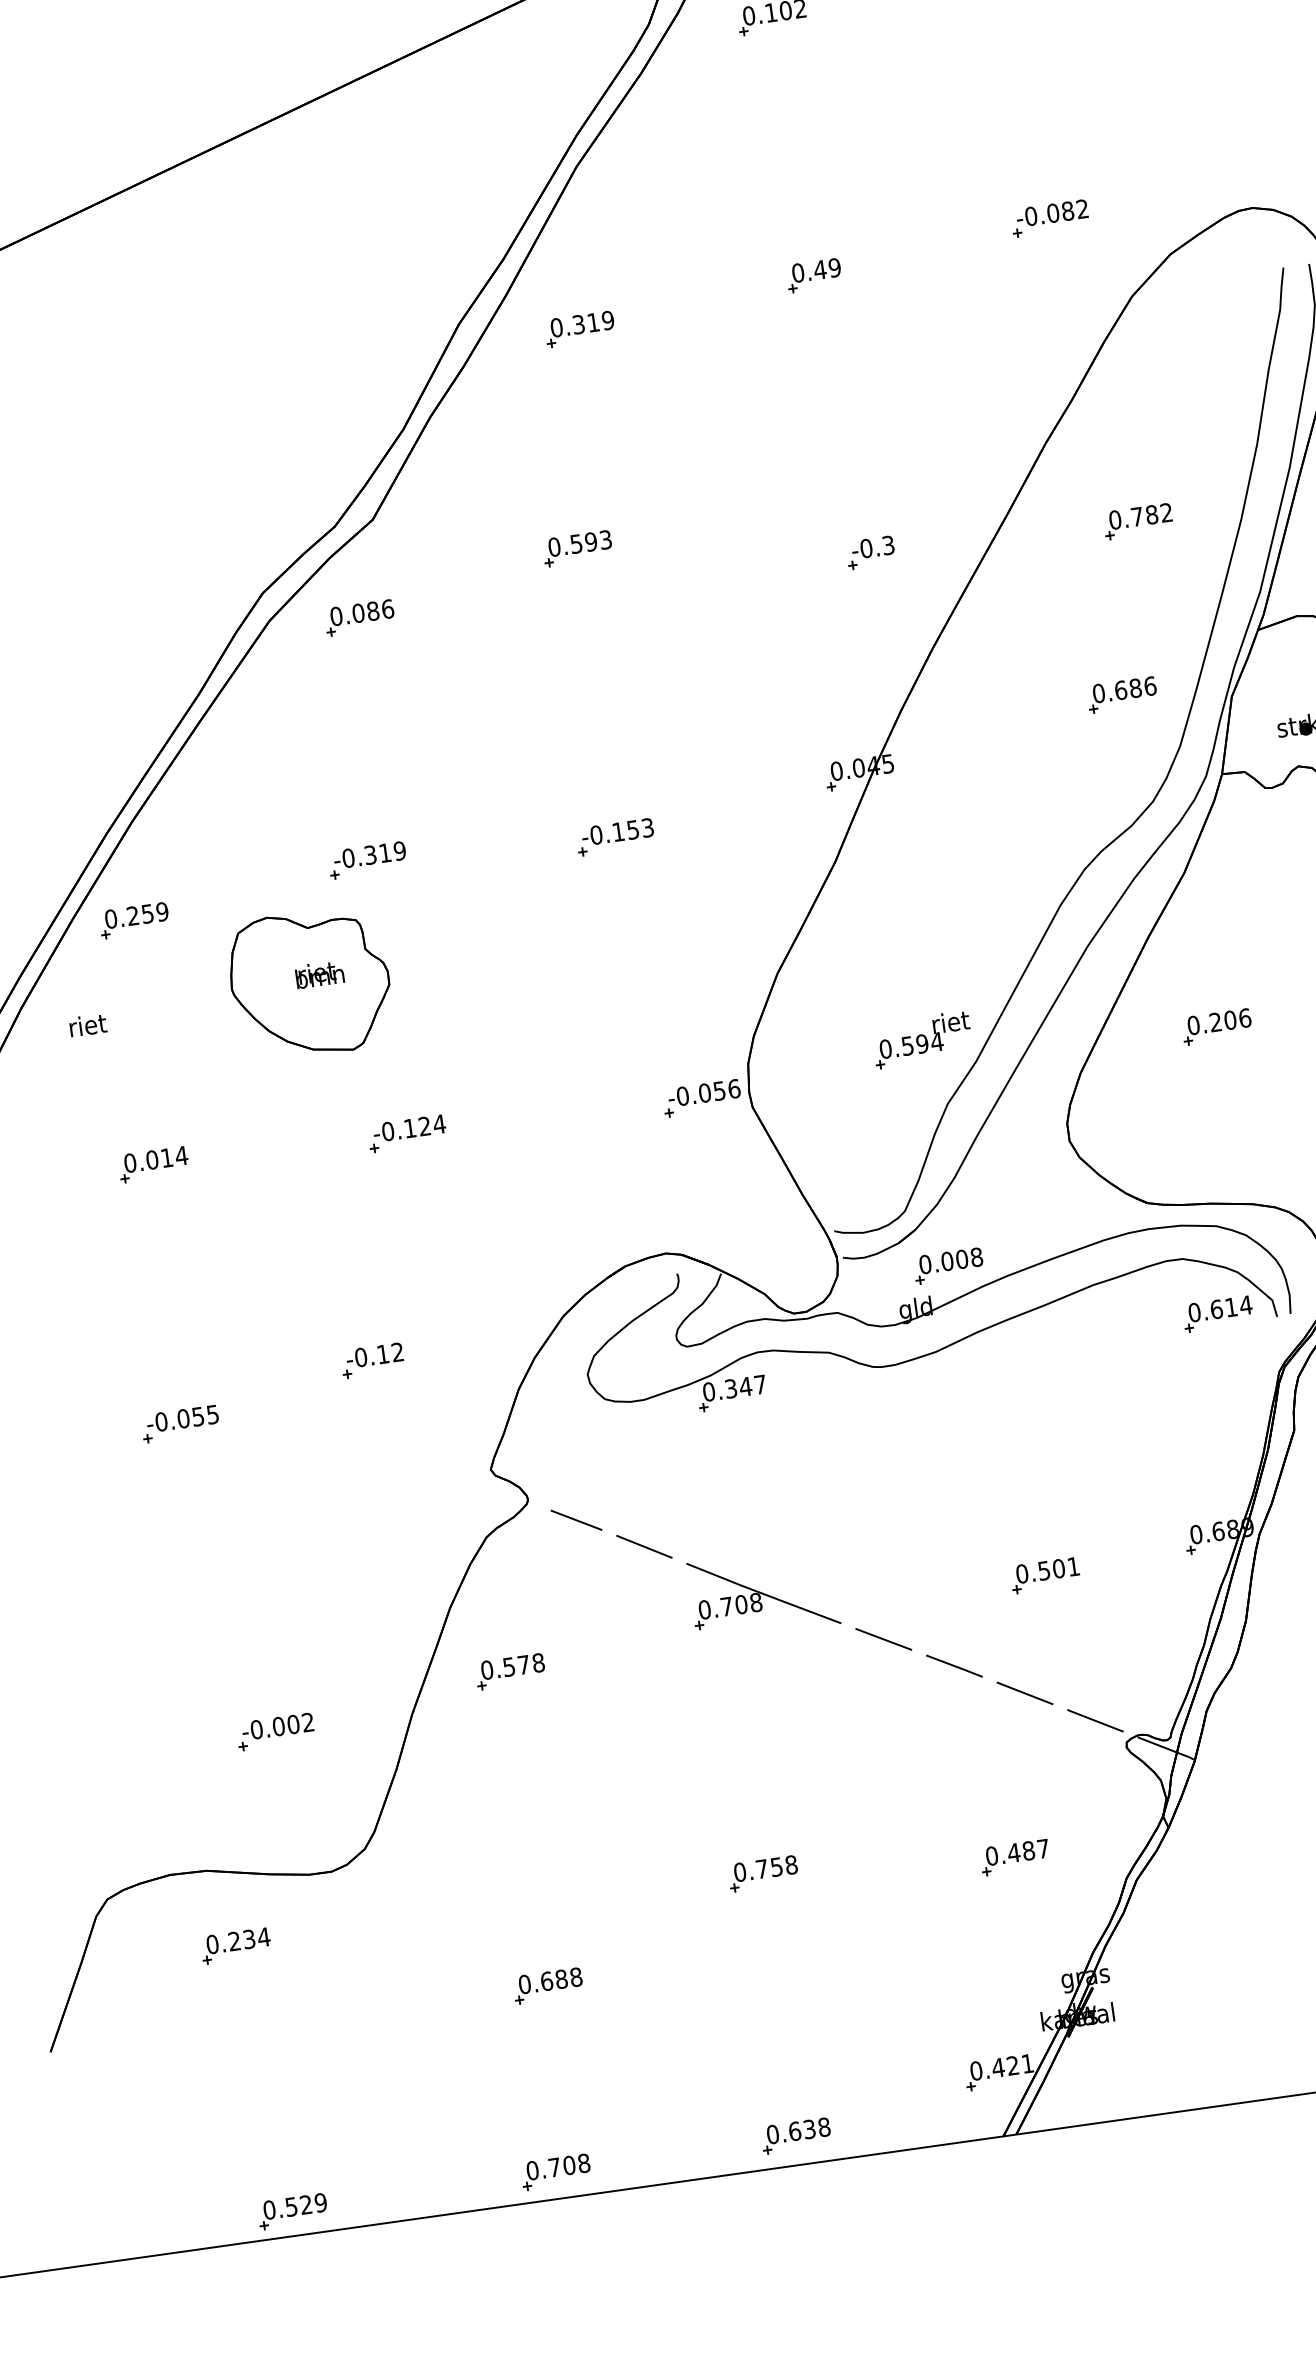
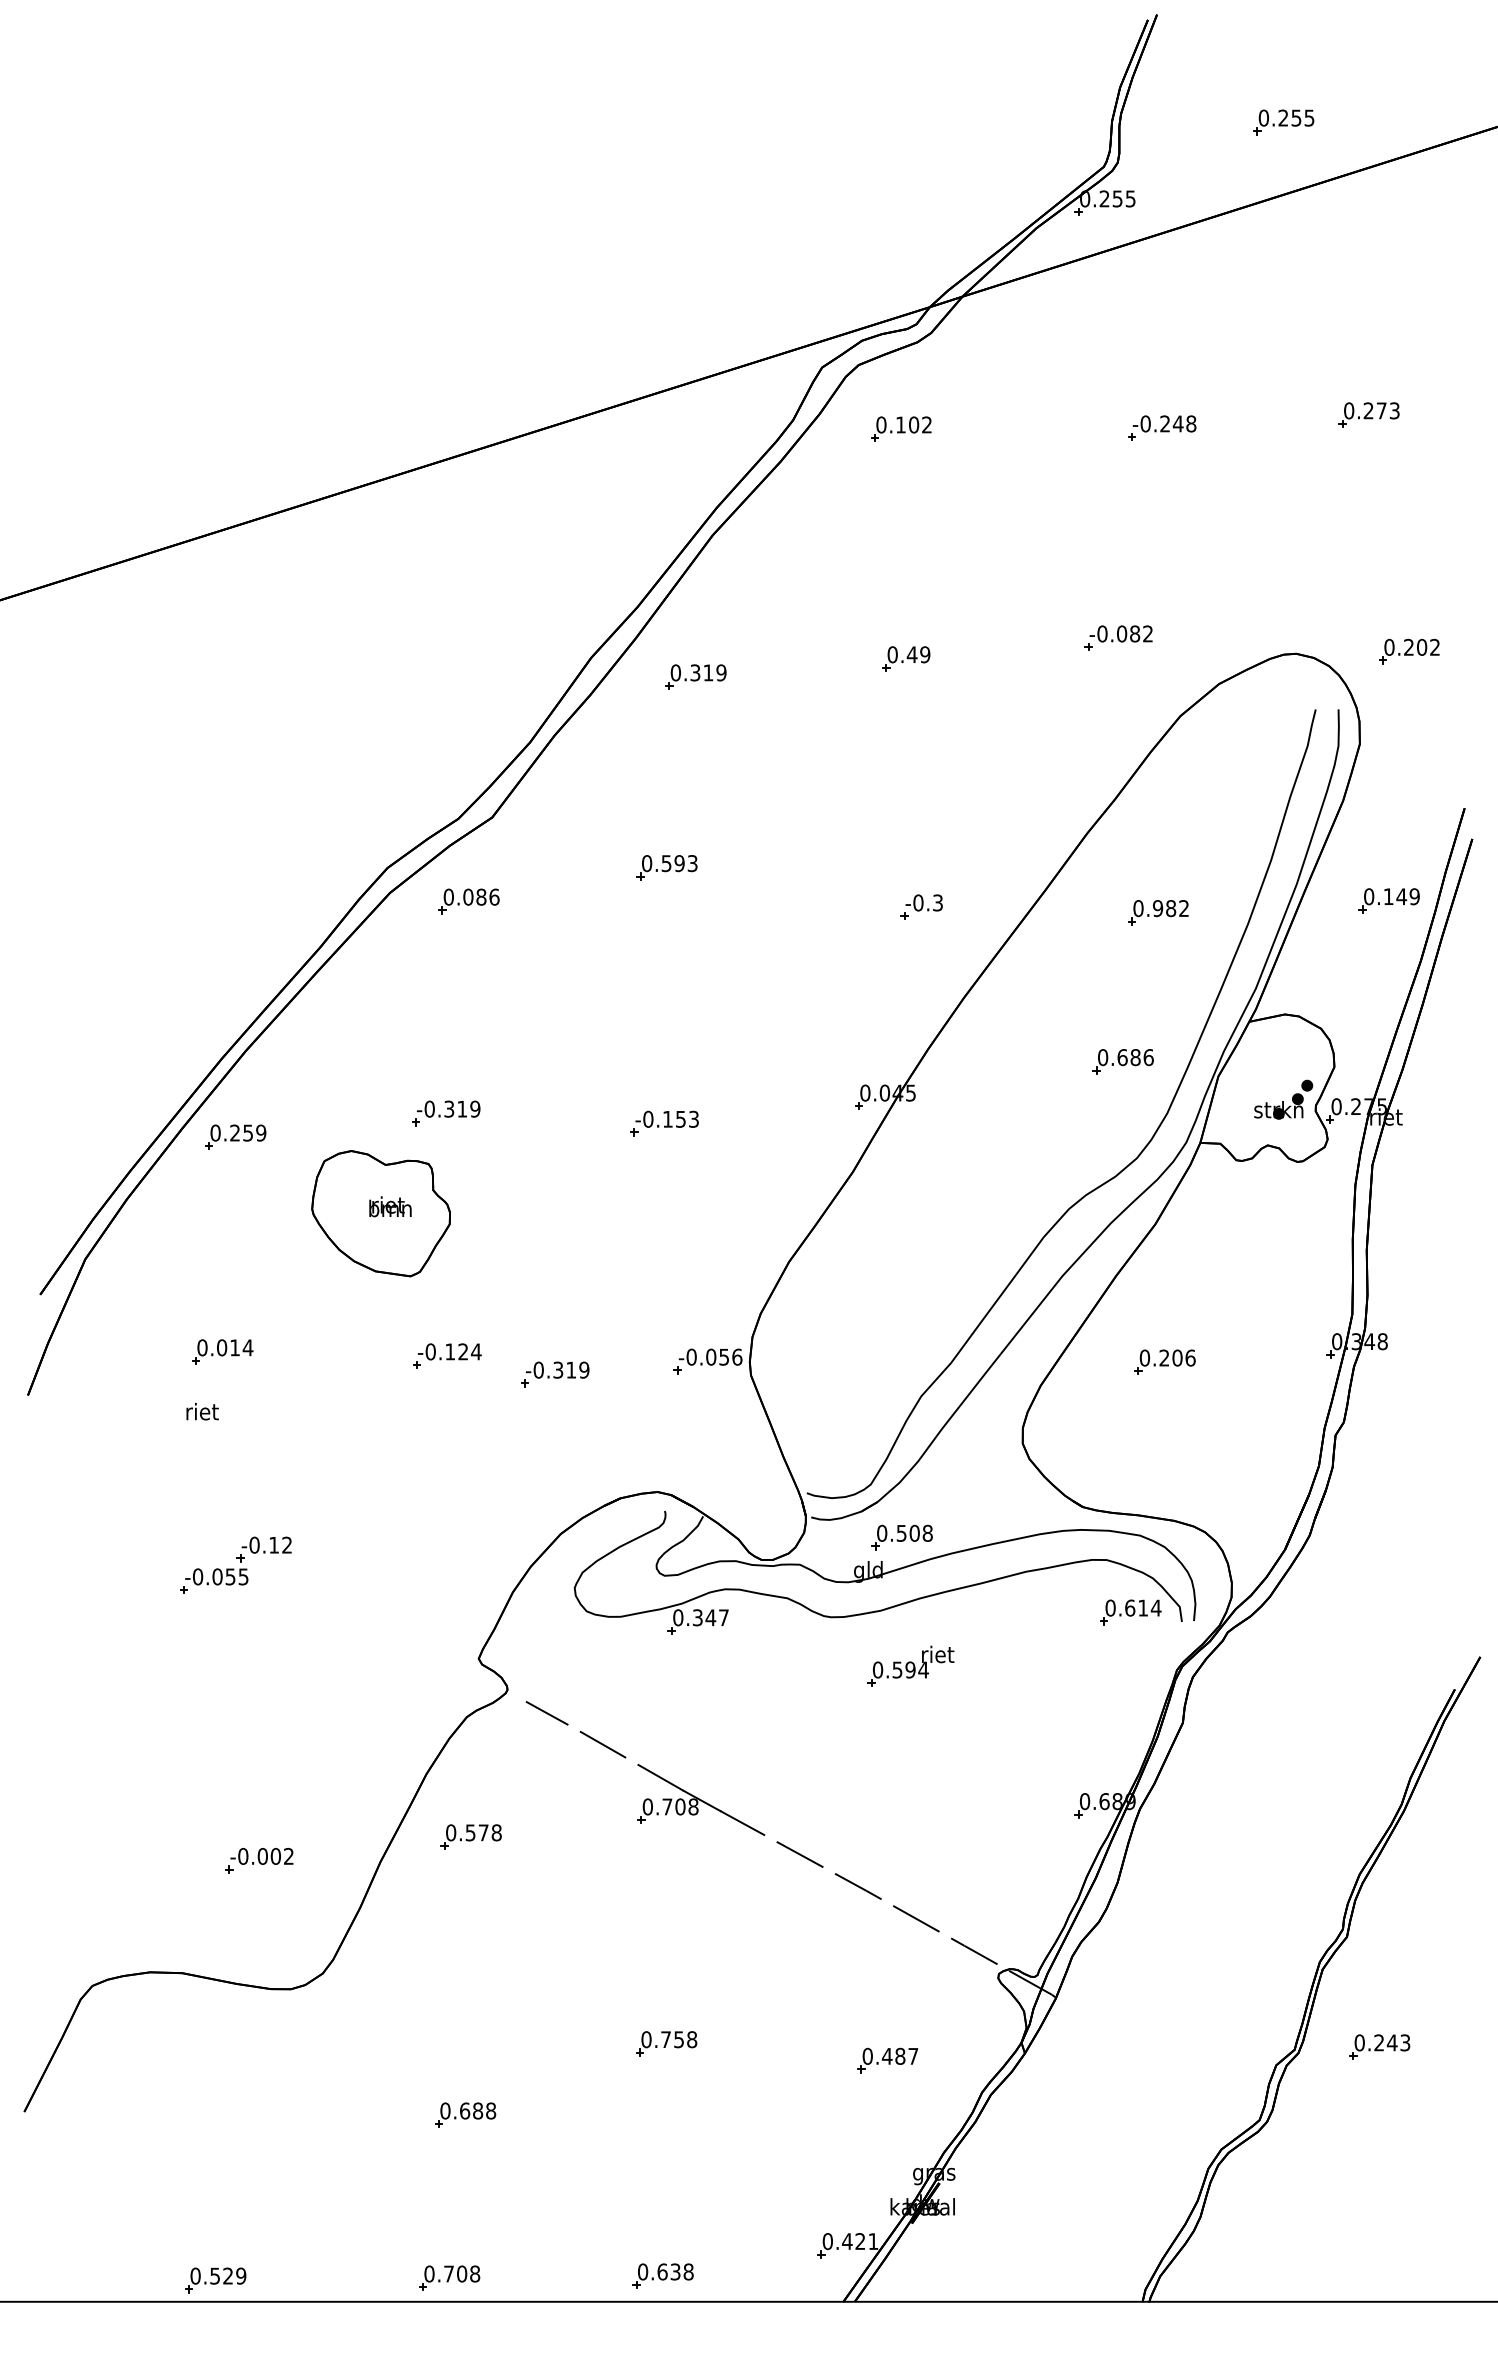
text: (1136, 516) -> (1157, 908), 0.782 -> 0.982
text: (87, 1025) -> (202, 1411), moved
part: (921, 1038) -> (910, 1665), moved
part: (532, 1137) -> (555, 1374), added
text: (947, 1260) -> (901, 1532), 0.008 -> 0.508
part: (371, 1360) -> (263, 1549), moved
part: (1045, 1575) -> (948, 1818), removed
part: (235, 1945) -> (198, 2041), removed

